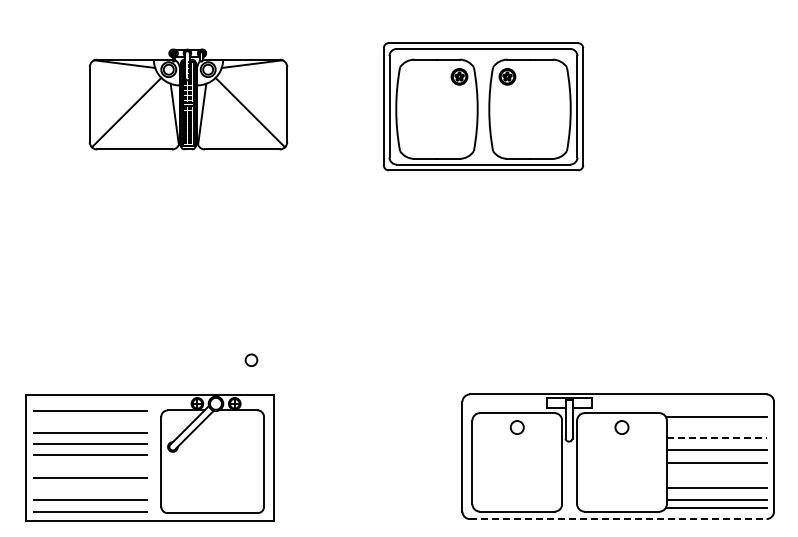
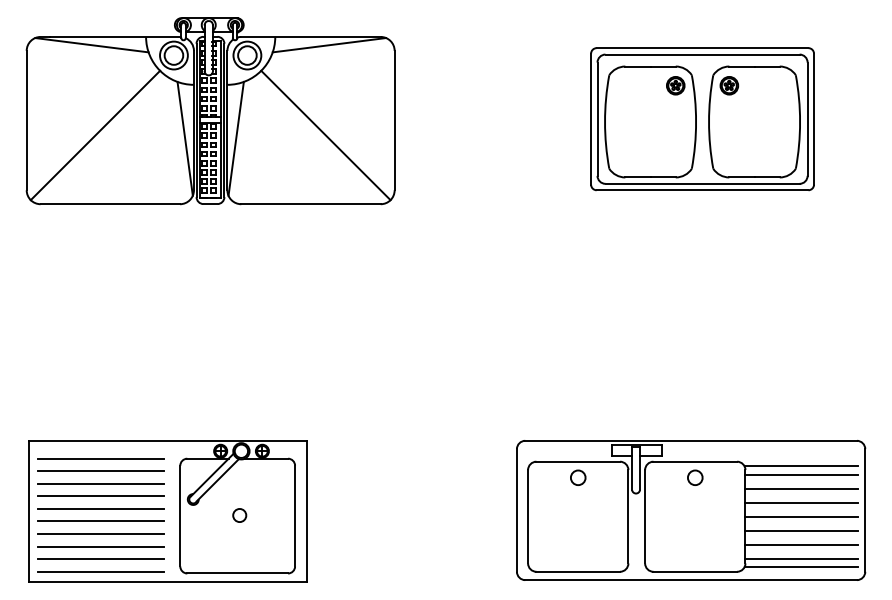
part: (188, 99) -> (210, 111), size x1.67
part: (483, 106) -> (702, 118), moved
circle: (251, 359) -> (239, 514), moved
line: (90, 421) -> (101, 471), added
line: (716, 425) -> (800, 475), added
line: (717, 437) -> (802, 488), dashed -> solid
line: (90, 466) -> (101, 521), added
line: (716, 475) -> (800, 531), added
line: (90, 489) -> (101, 547), added
line: (618, 519) -> (691, 580), dashed -> solid

